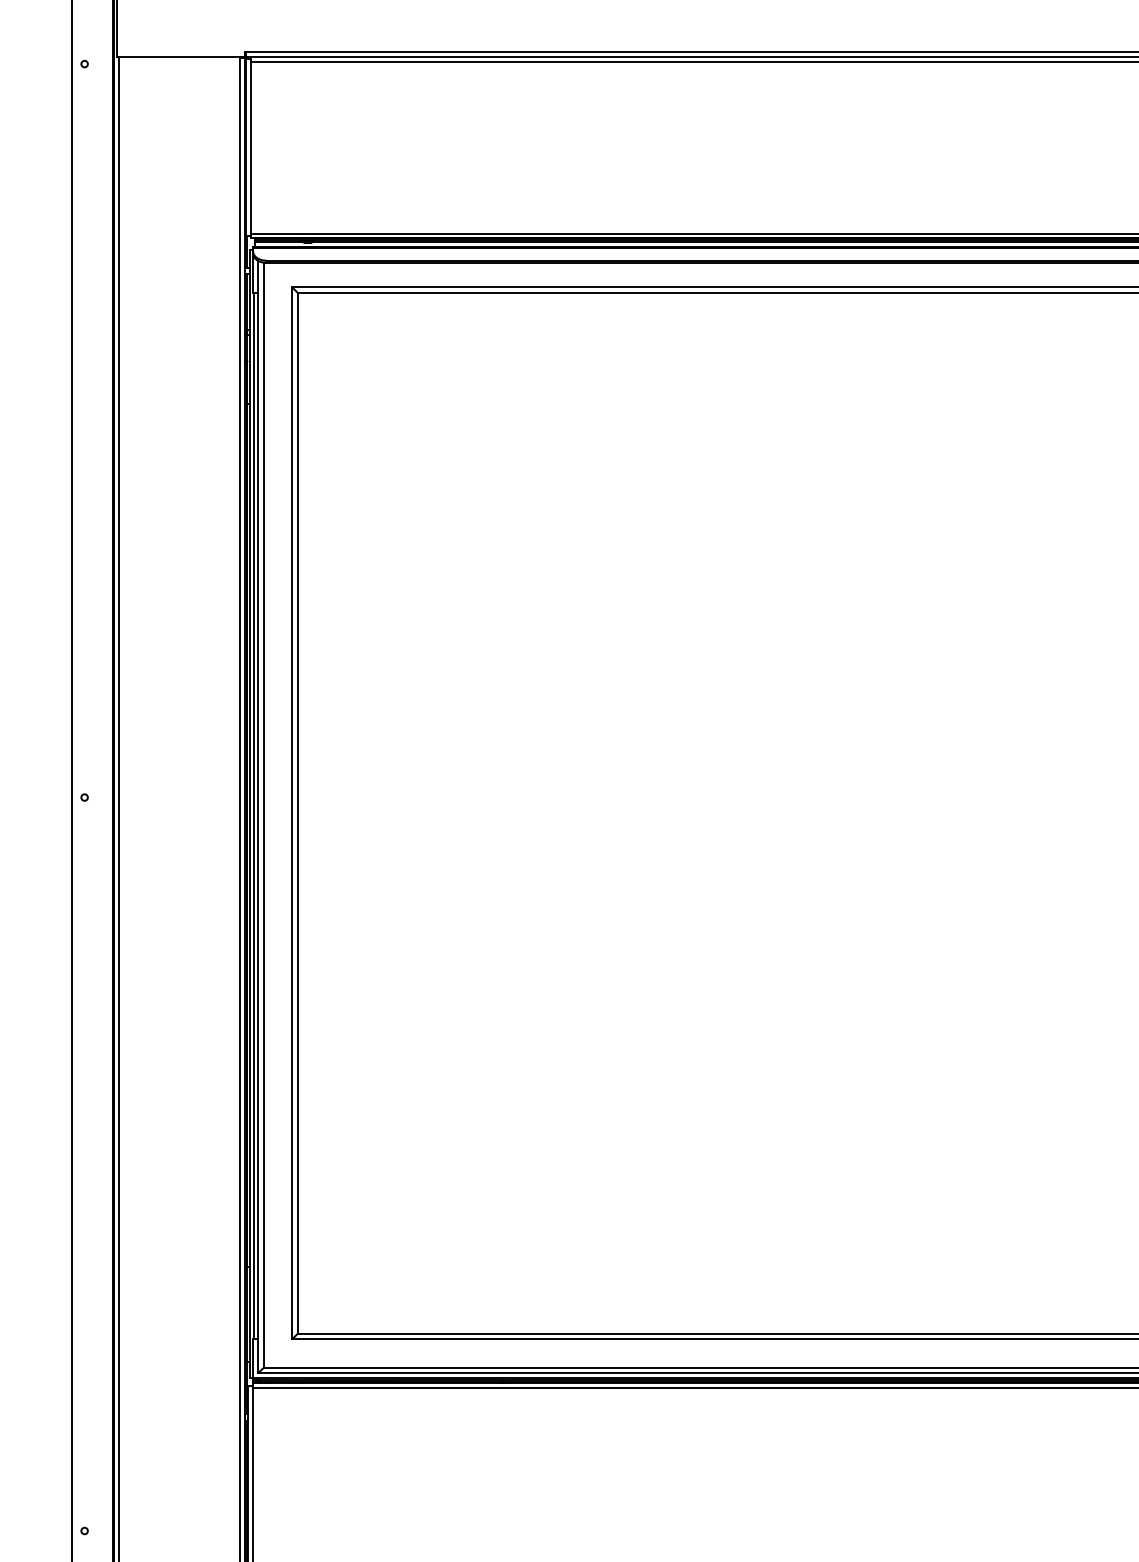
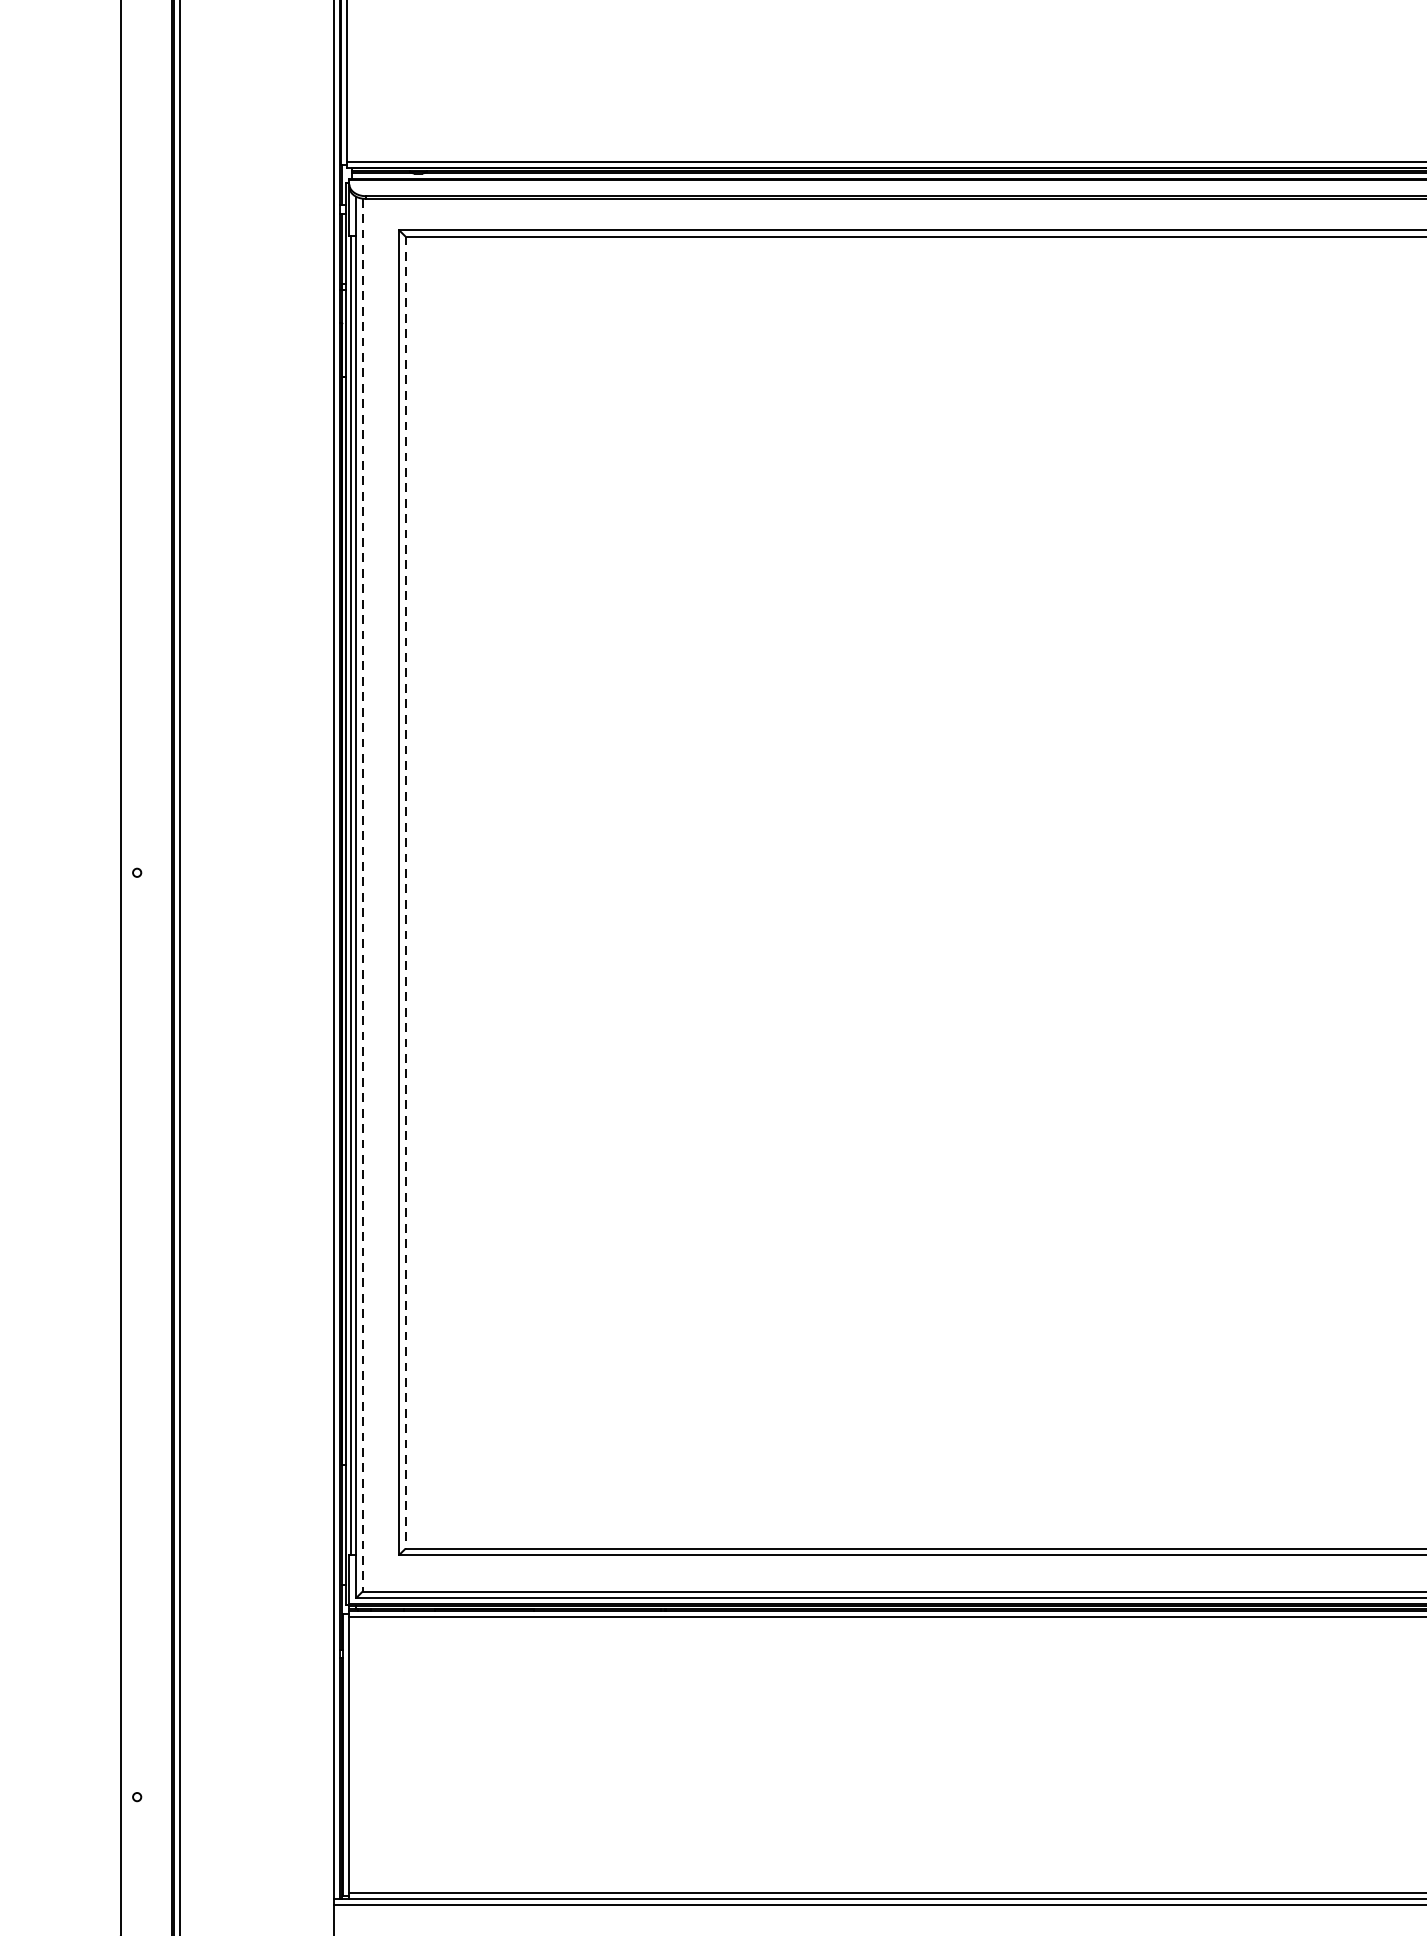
line: (297, 813) -> (405, 892), solid -> dashed
line: (263, 815) -> (362, 895), solid -> dashed

